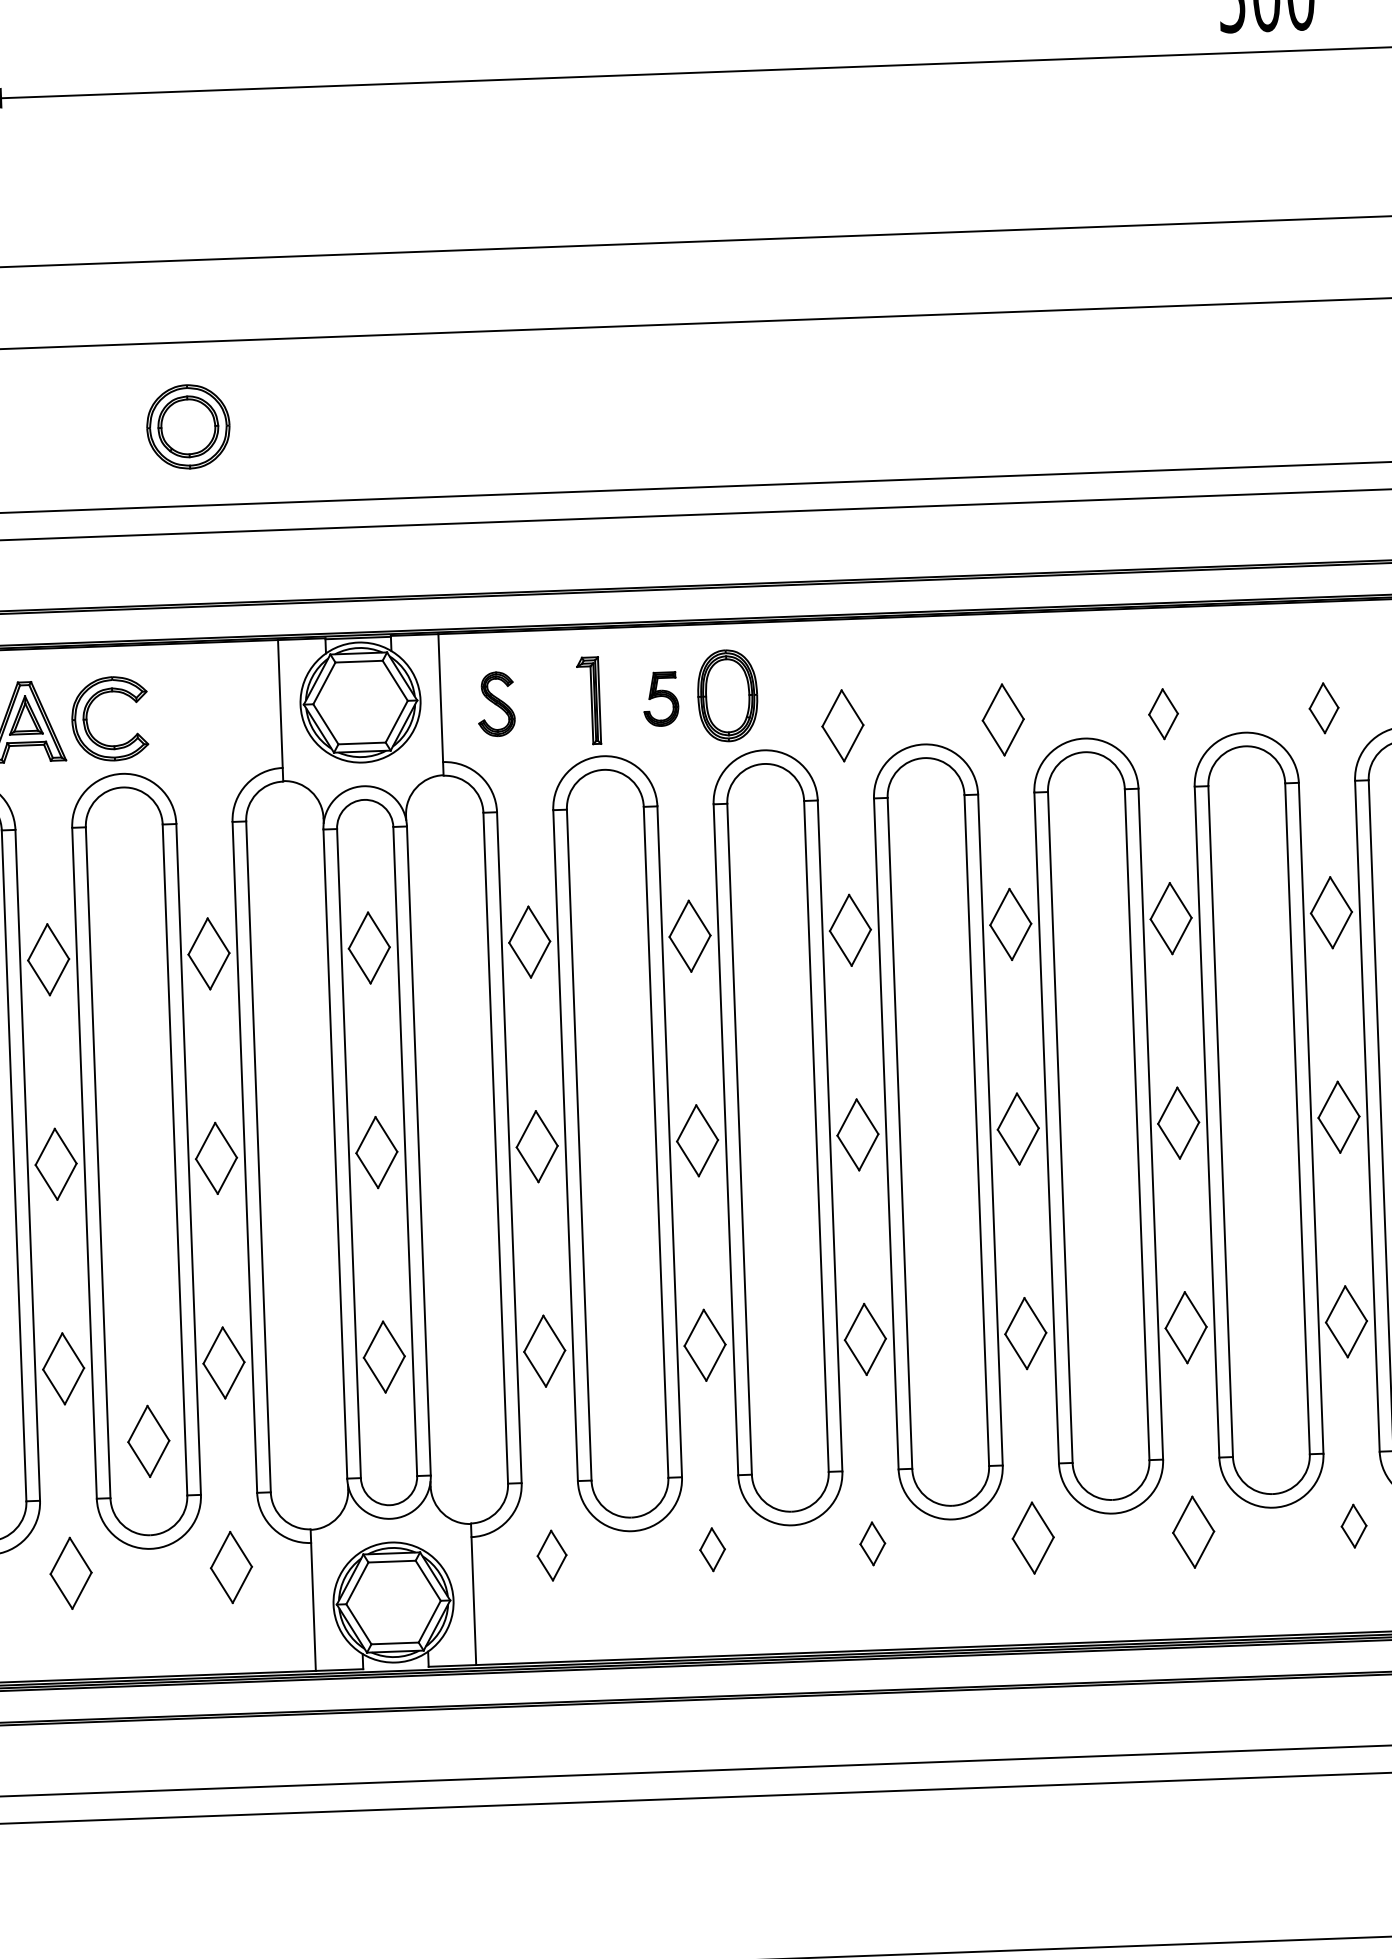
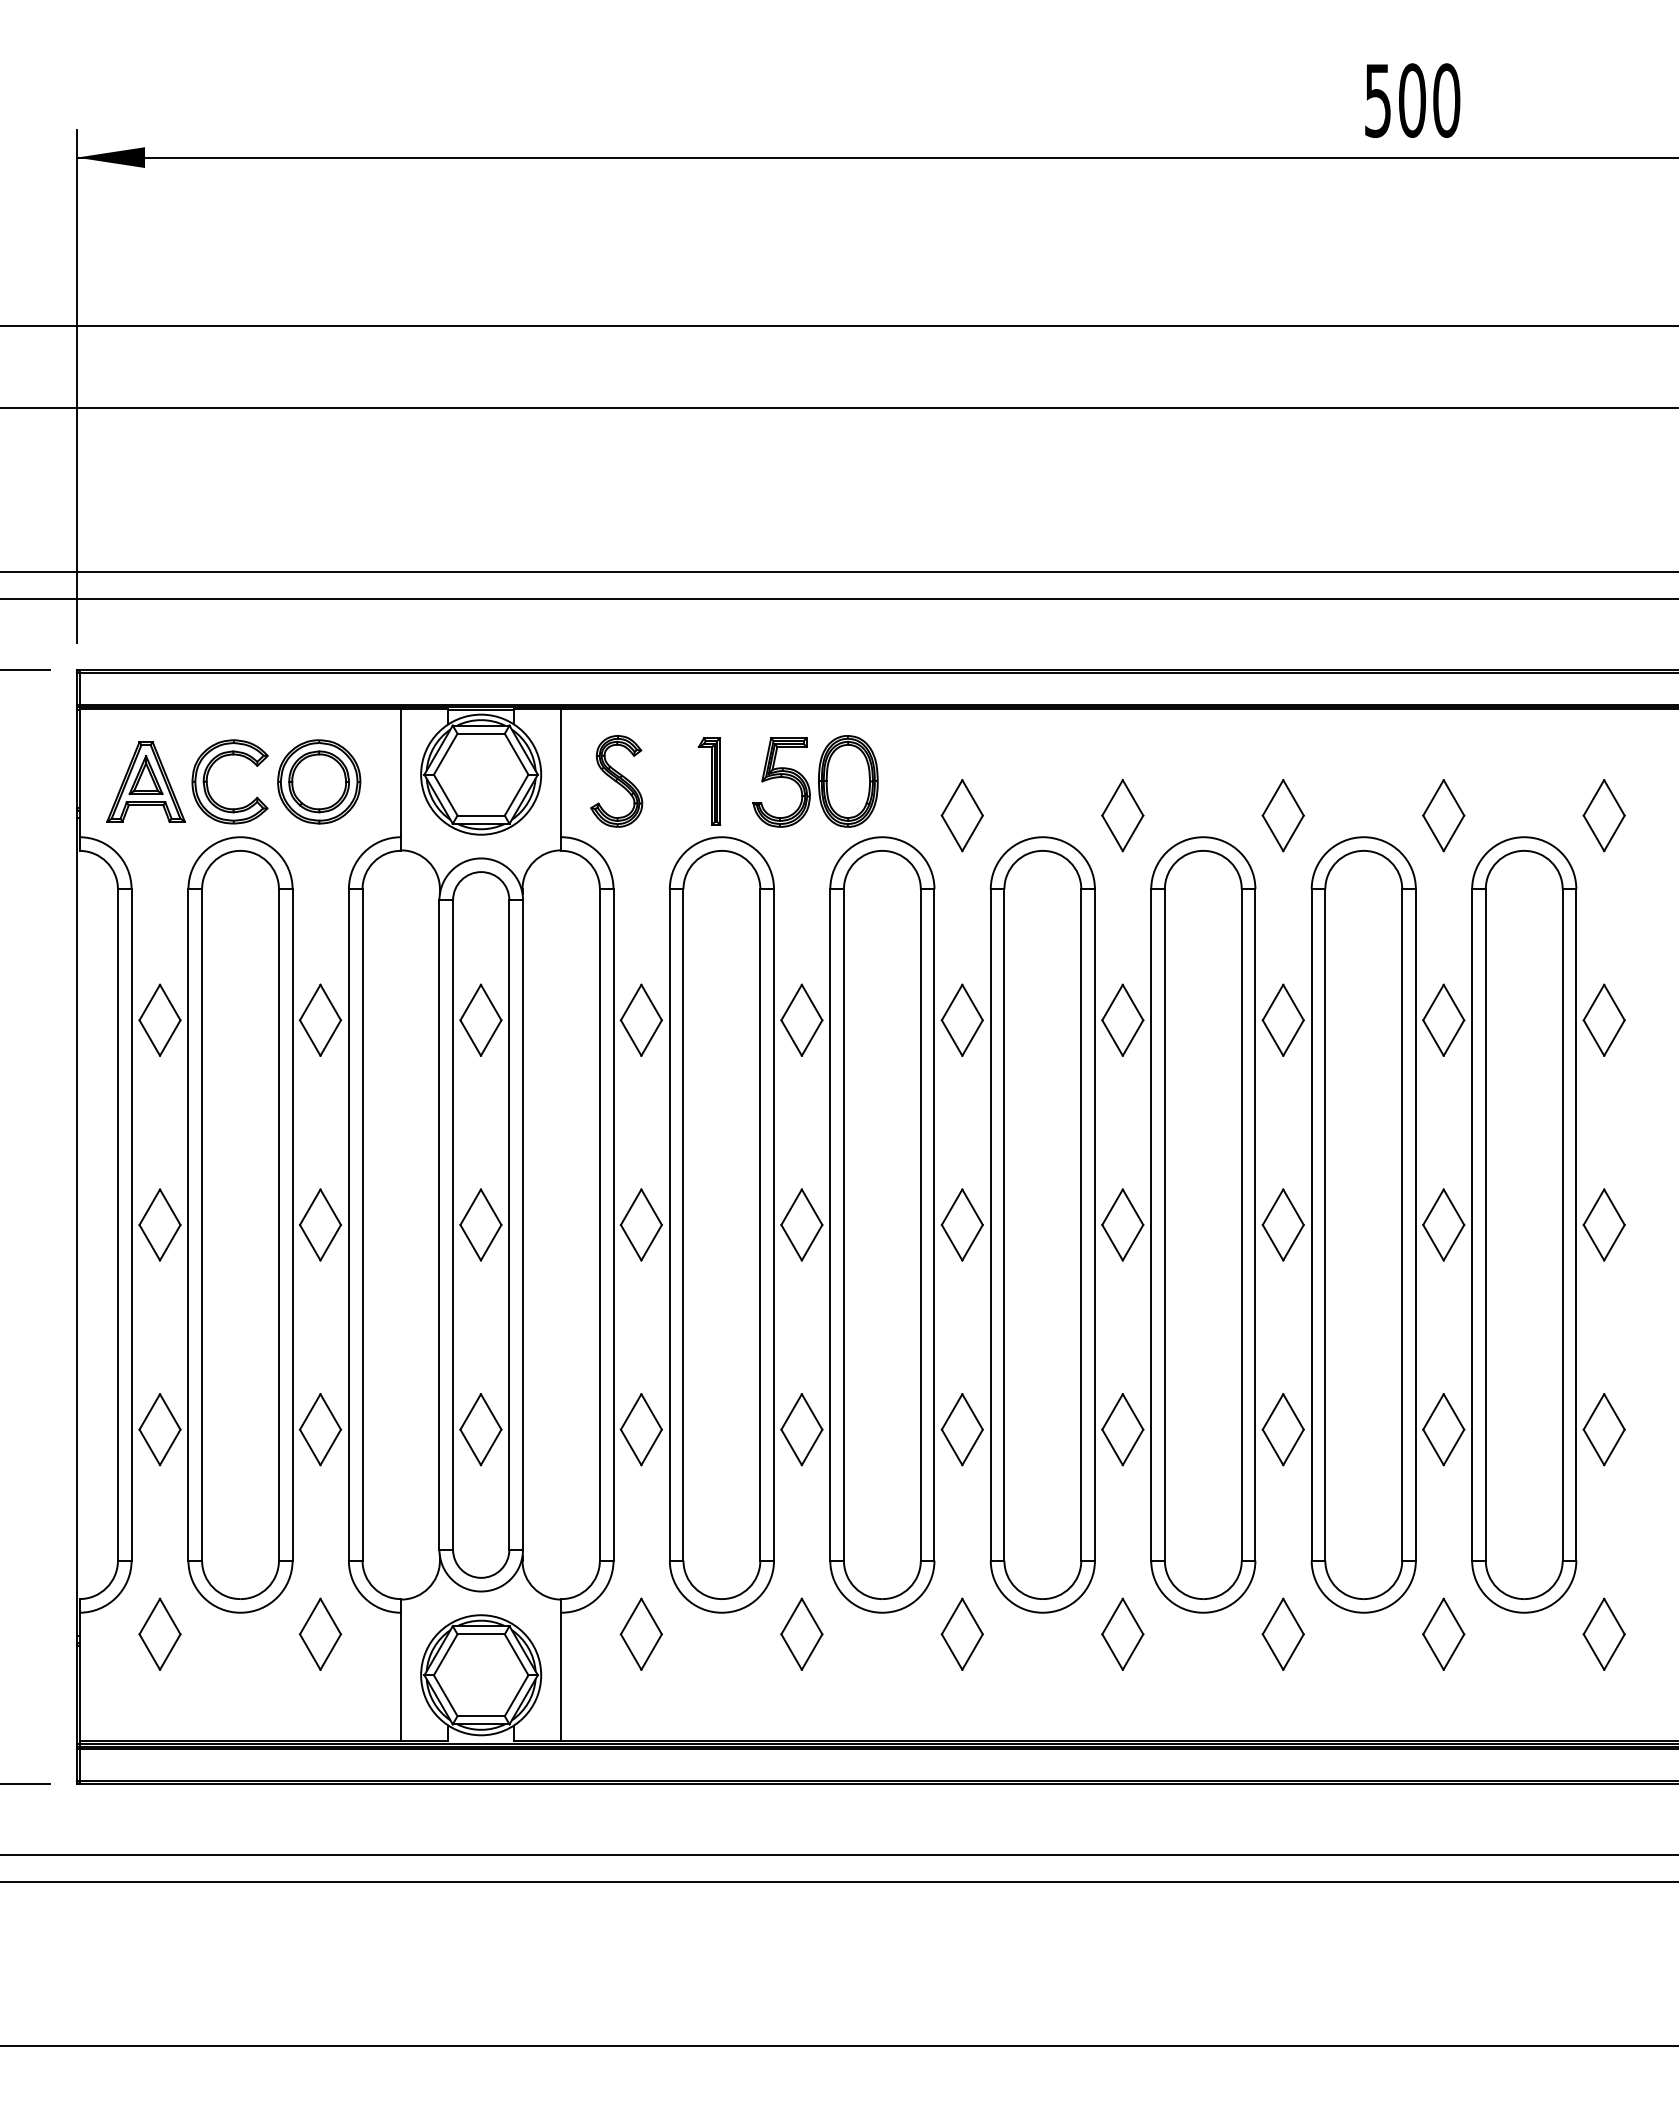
part: (188, 426) -> (319, 781), moved
part: (660, 699) -> (781, 782), size x1.67
part: (496, 704) -> (616, 781), size x1.43
part: (1323, 708) -> (1443, 815), size x1.43
part: (1162, 713) -> (1282, 815), size x1.43
part: (148, 1440) -> (242, 1504), removed
part: (1353, 1525) -> (1443, 1633), size x1.67
part: (872, 1543) -> (961, 1633), size x1.67
part: (712, 1549) -> (801, 1633), size x1.67
part: (551, 1554) -> (640, 1633), size x1.43

